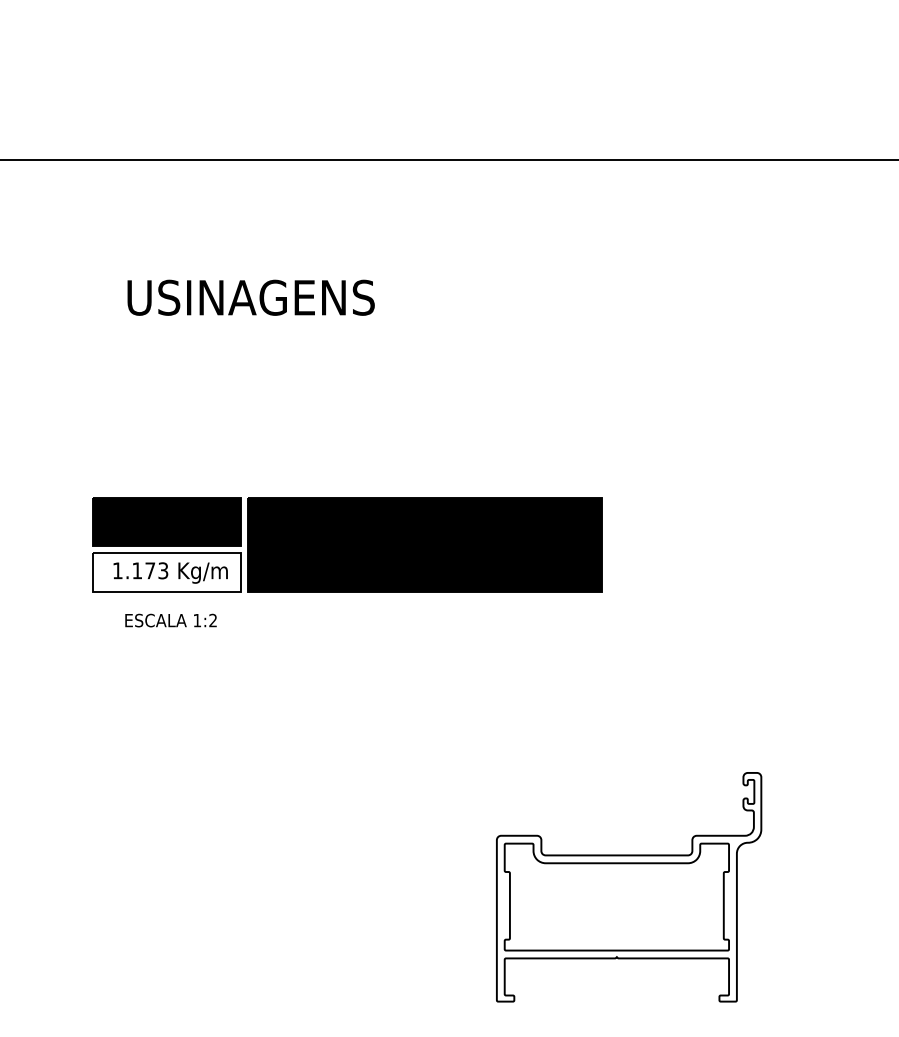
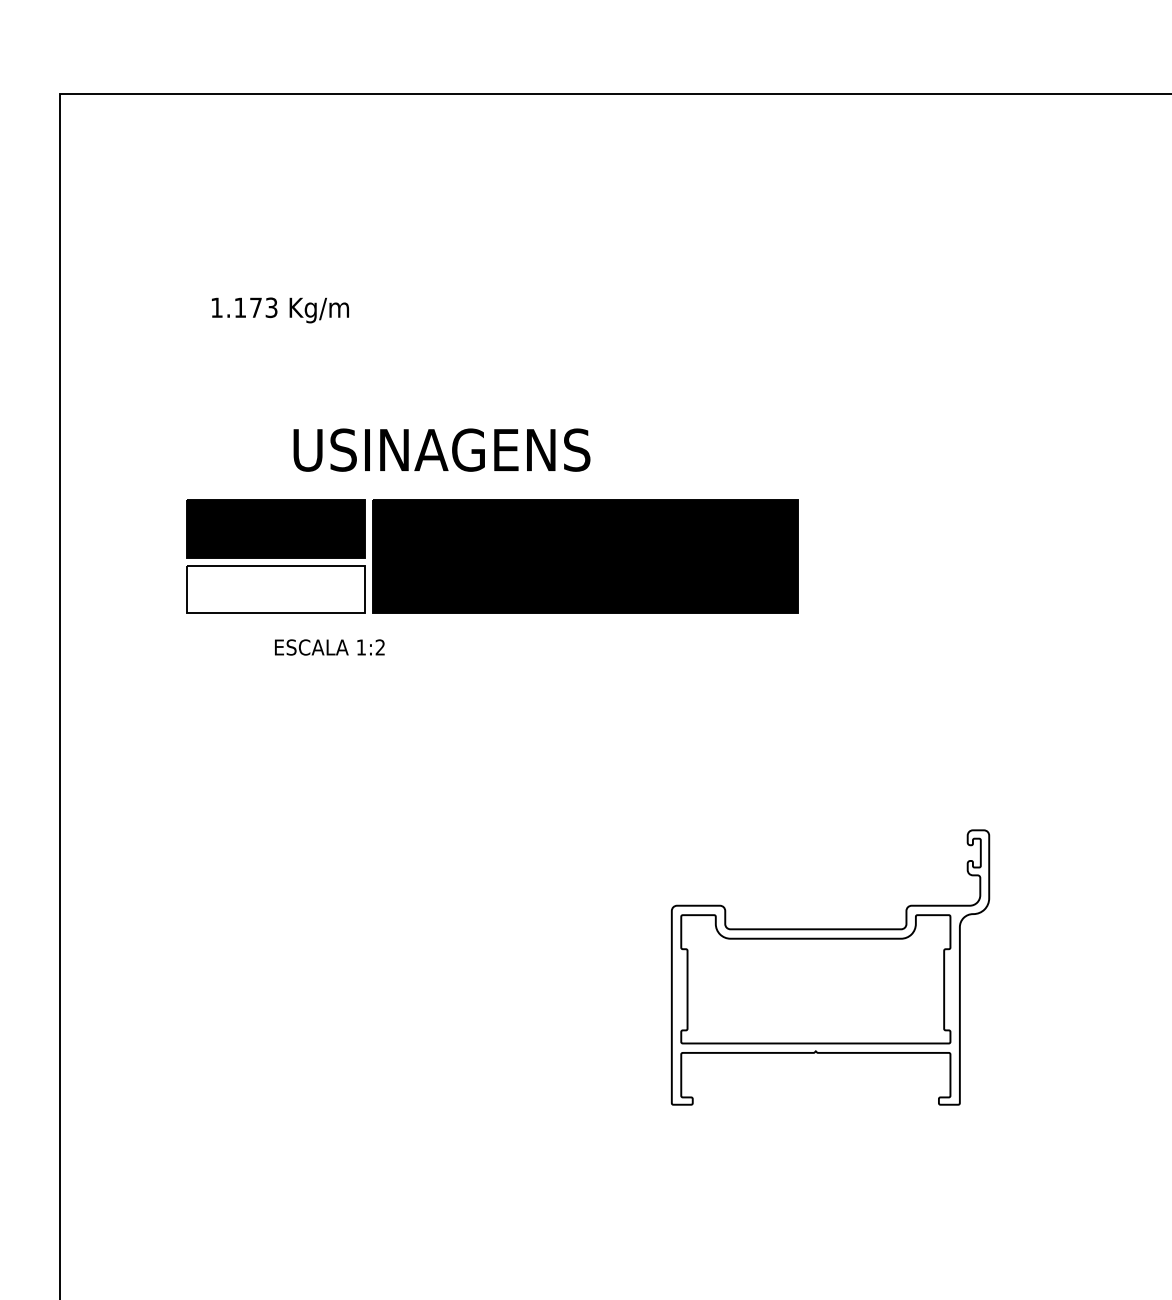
text: (250, 297) -> (441, 449), moved
text: (170, 573) -> (280, 310), moved
text: (170, 620) -> (329, 647), moved

